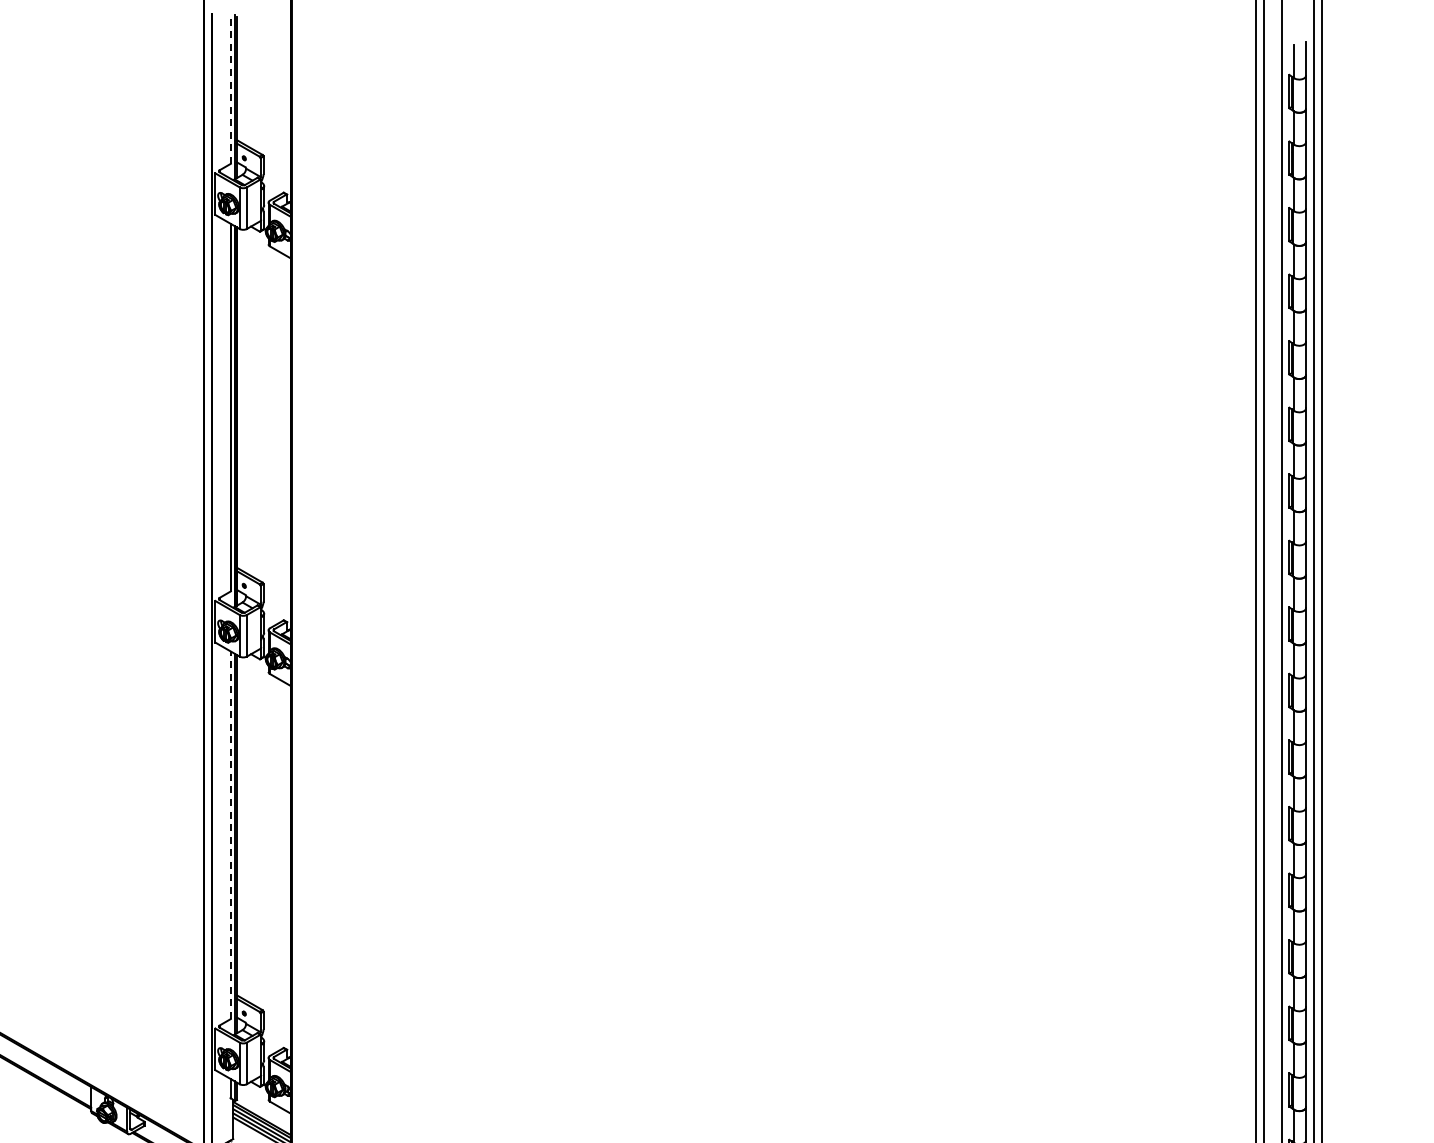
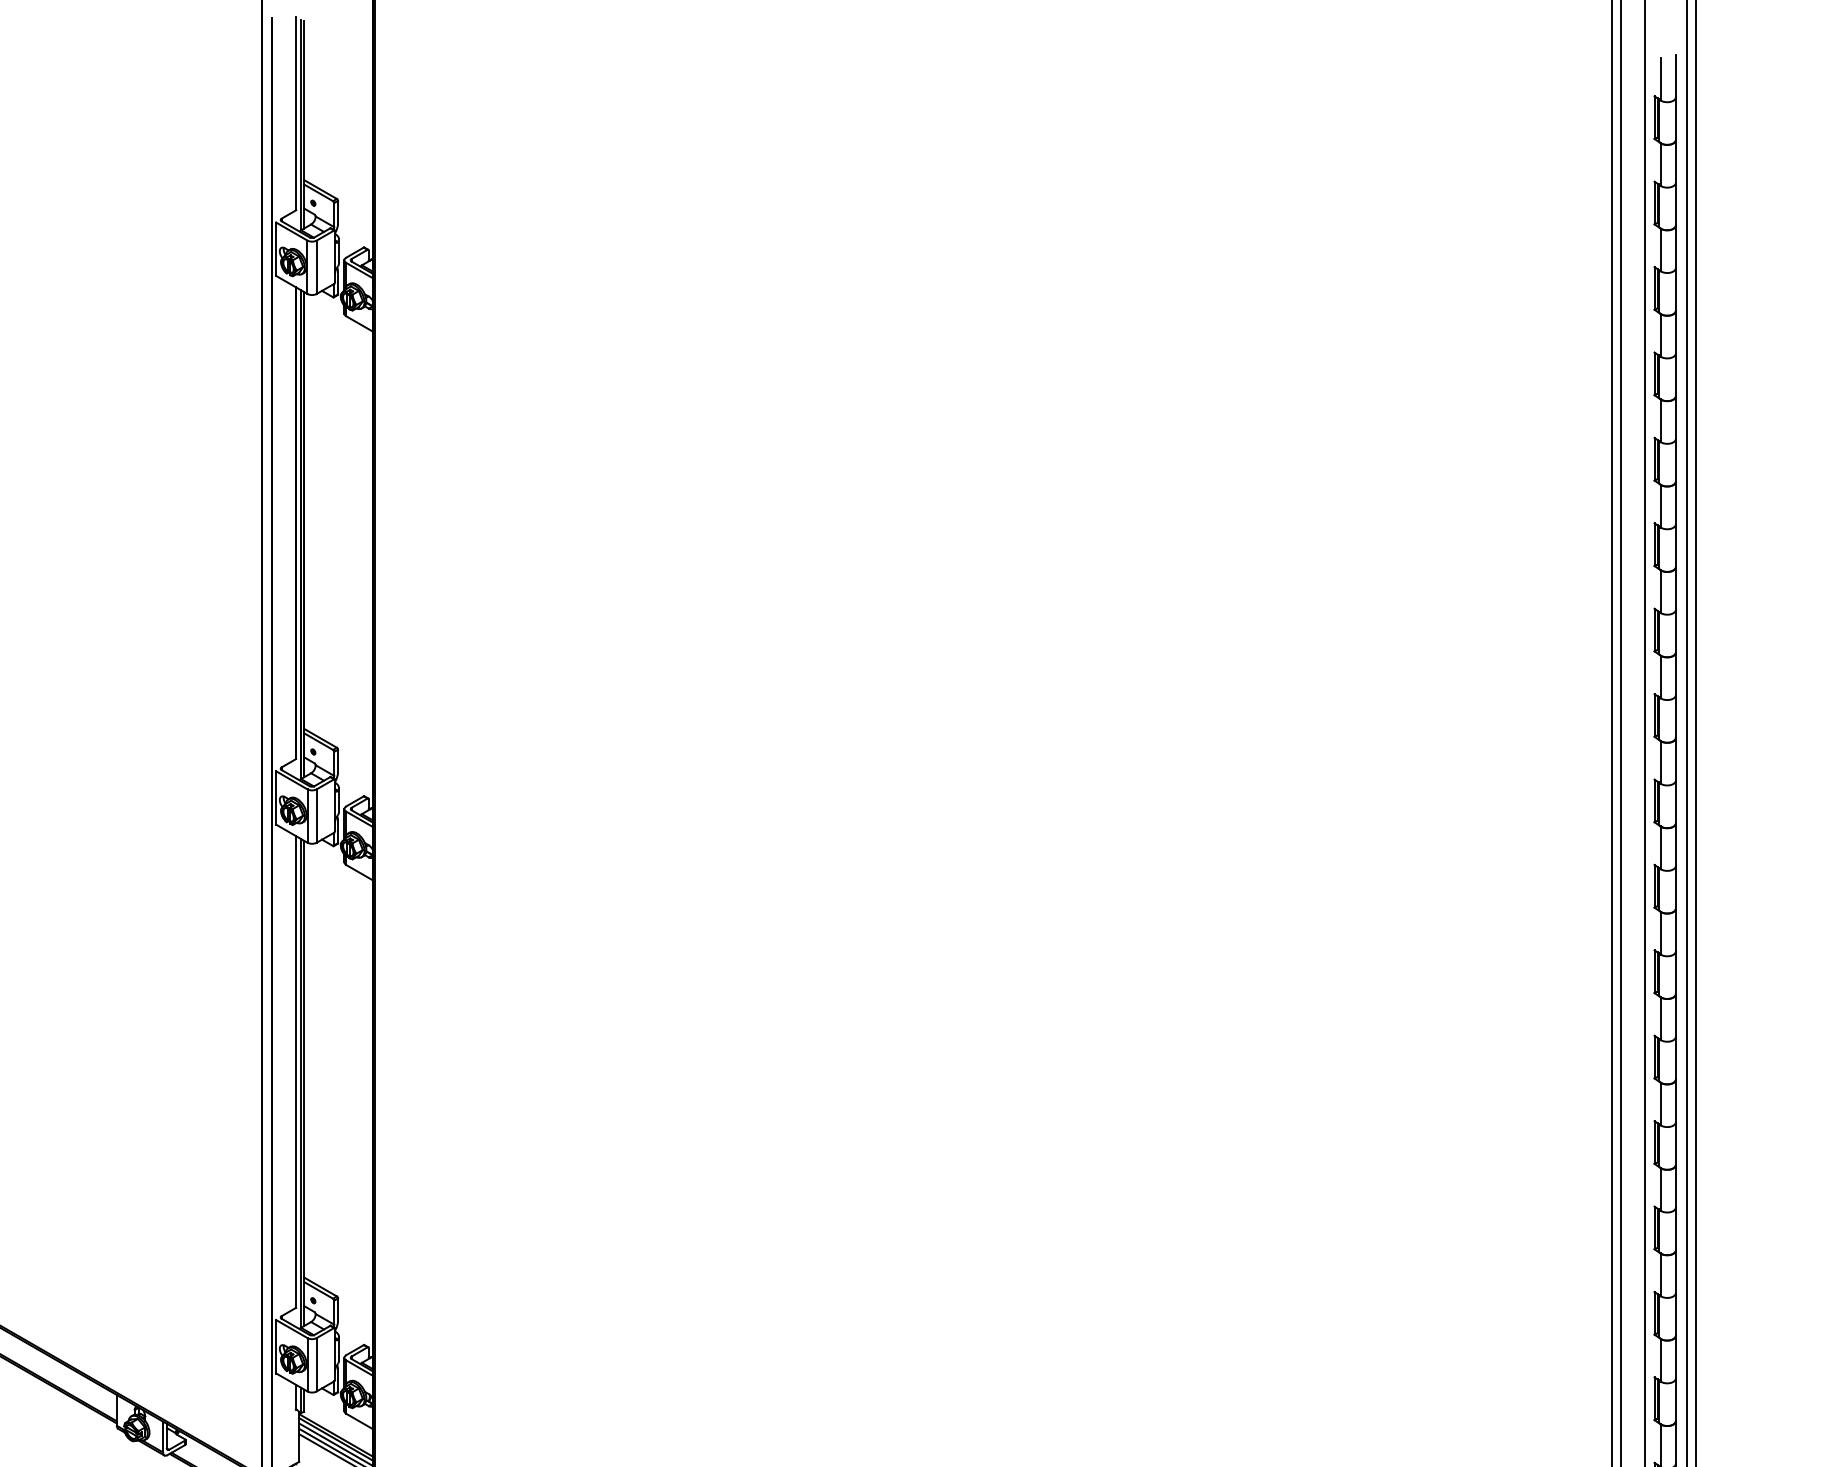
line: (230, 87) -> (295, 112), dashed -> solid
line: (230, 835) -> (295, 1072), dashed -> solid

